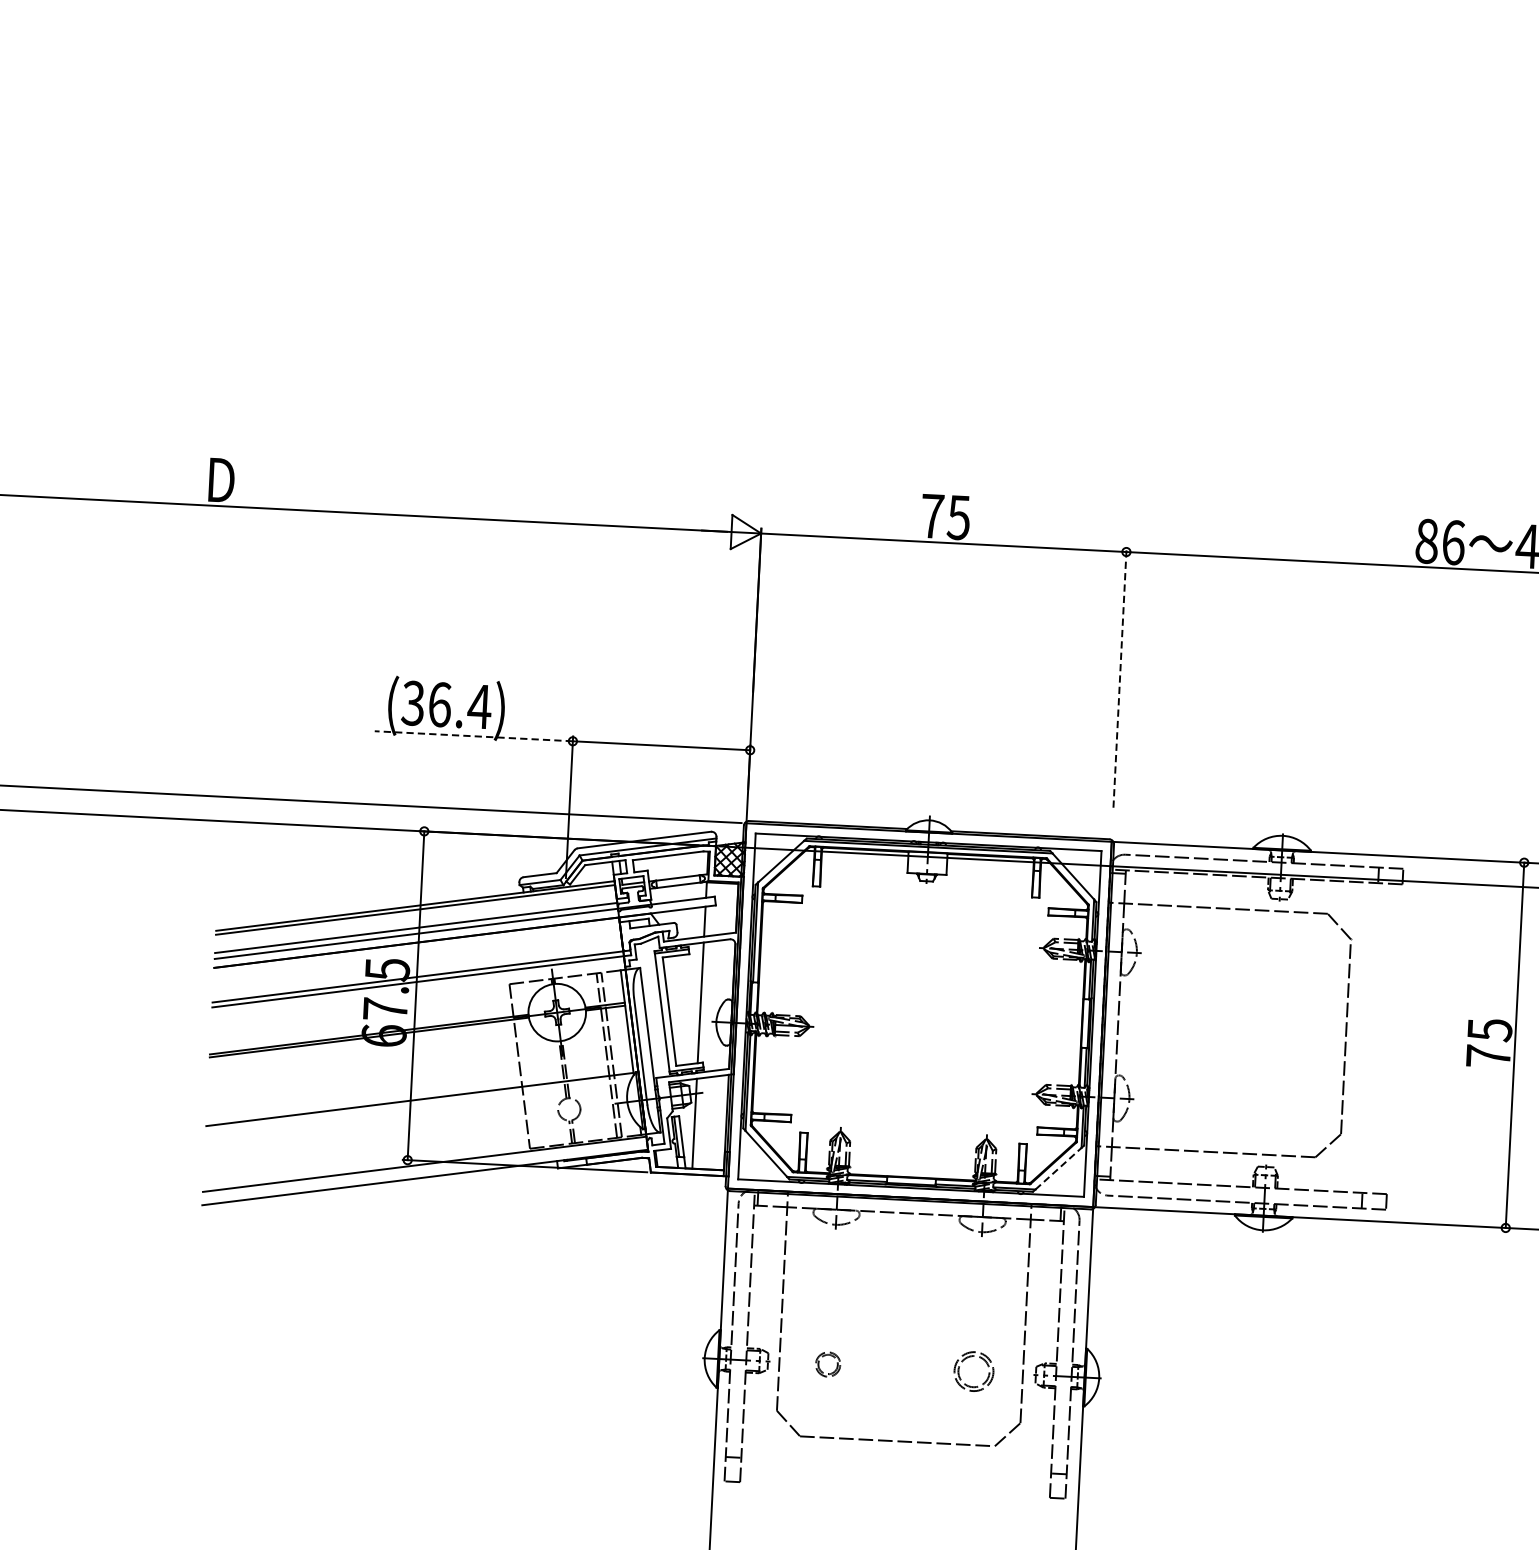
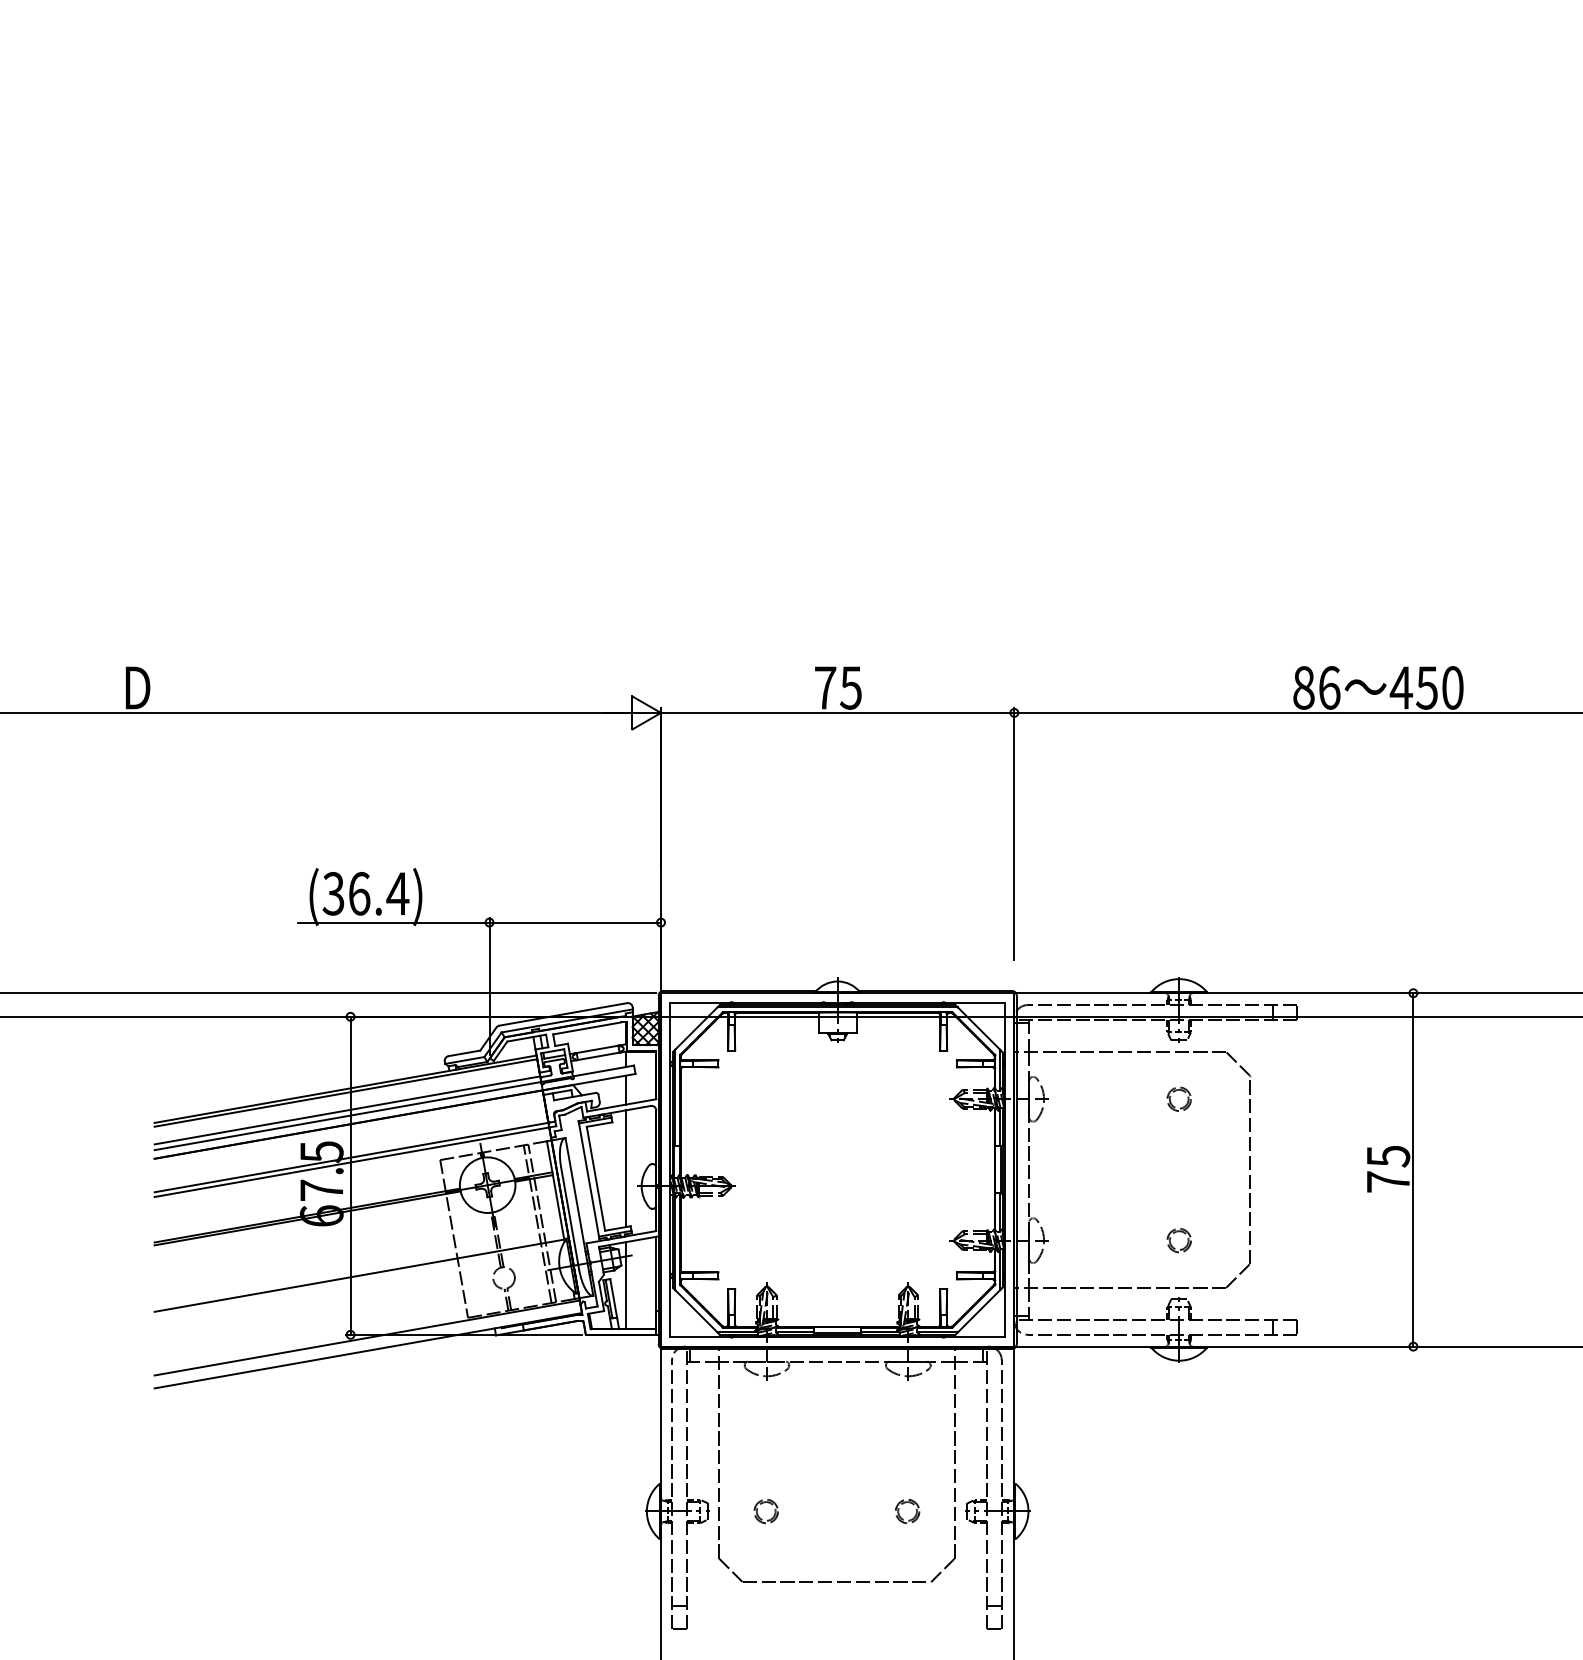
line: (1120, 676) -> (1014, 833), dashed -> solid
line: (473, 736) -> (393, 922), dashed -> solid
part: (1272, 952) -> (1174, 1092), added
part: (1261, 1102) -> (1171, 1237), added
line: (1059, 1168) -> (979, 1311), dashed -> solid
part: (974, 1371) -> (907, 1511), size x0.62

